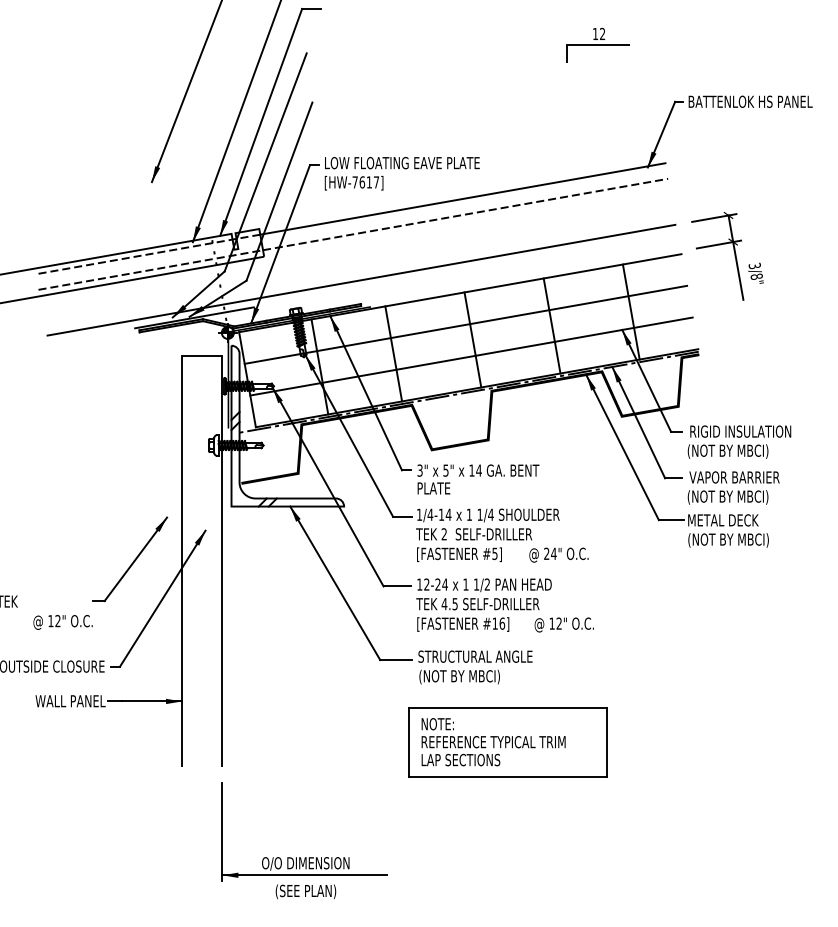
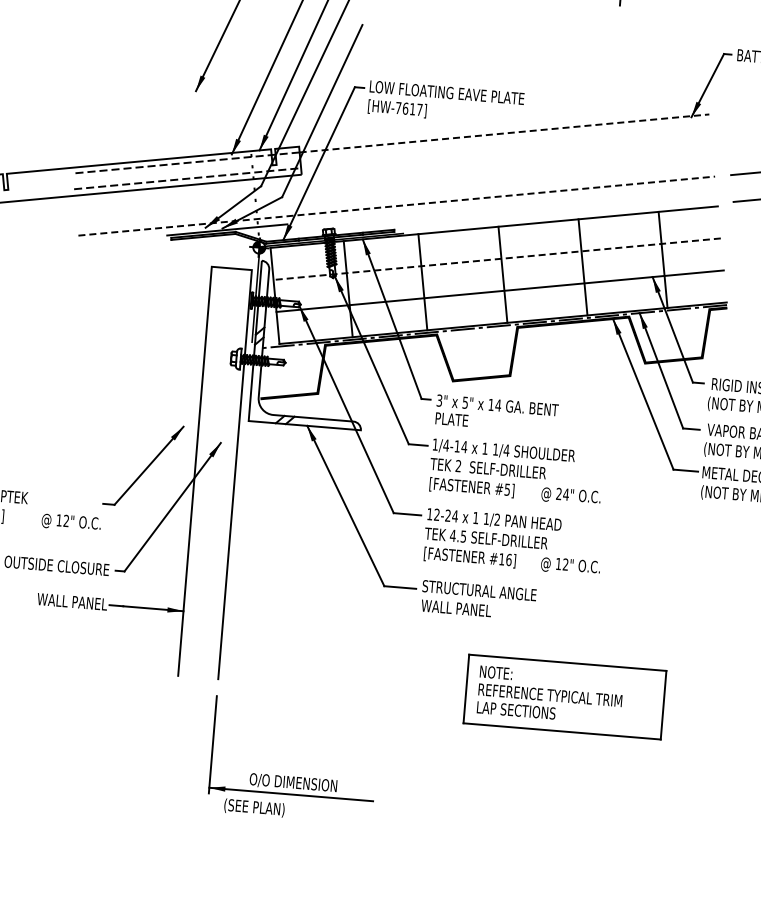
line: (462, 198) -> (504, 132), solid -> dashed
line: (465, 214) -> (505, 149), removed
line: (361, 280) -> (396, 206), solid -> dashed
line: (465, 324) -> (496, 258), solid -> dashed
text: (458, 676) -> (461, 609), (NOT BY MBCI) -> WALL PANEL
part: (507, 742) -> (564, 696), moved
text: (305, 891) -> (254, 807), moved

